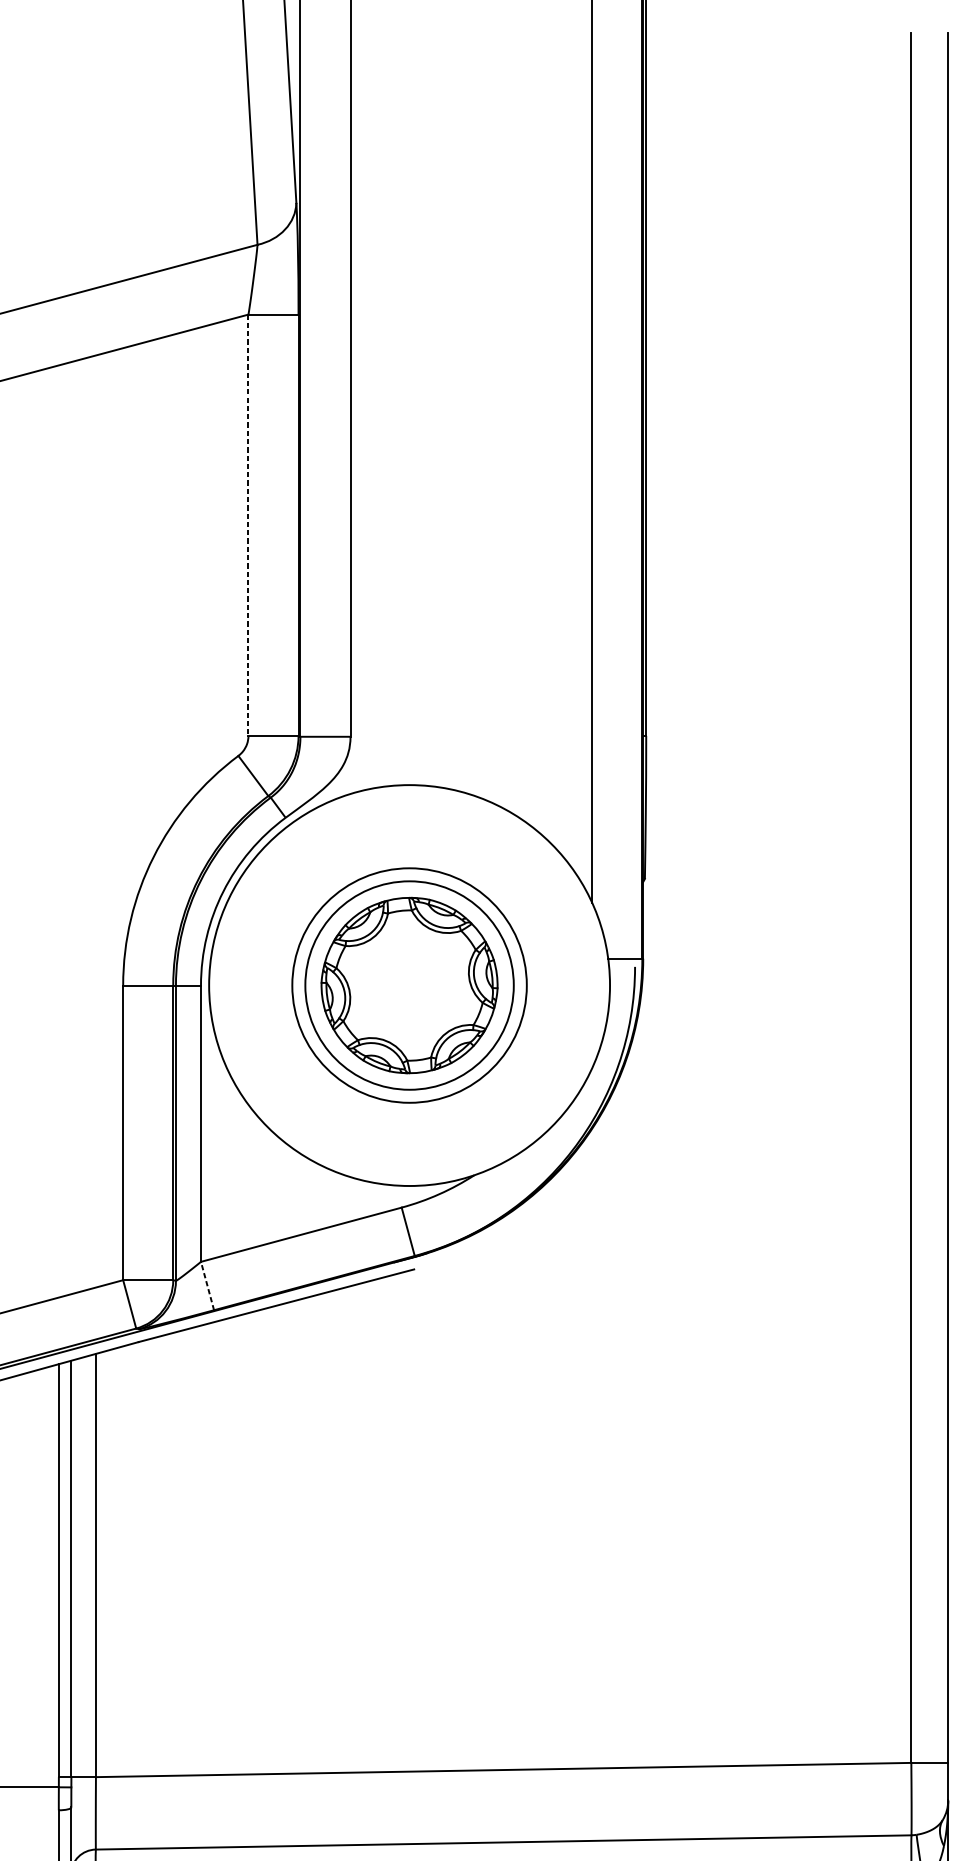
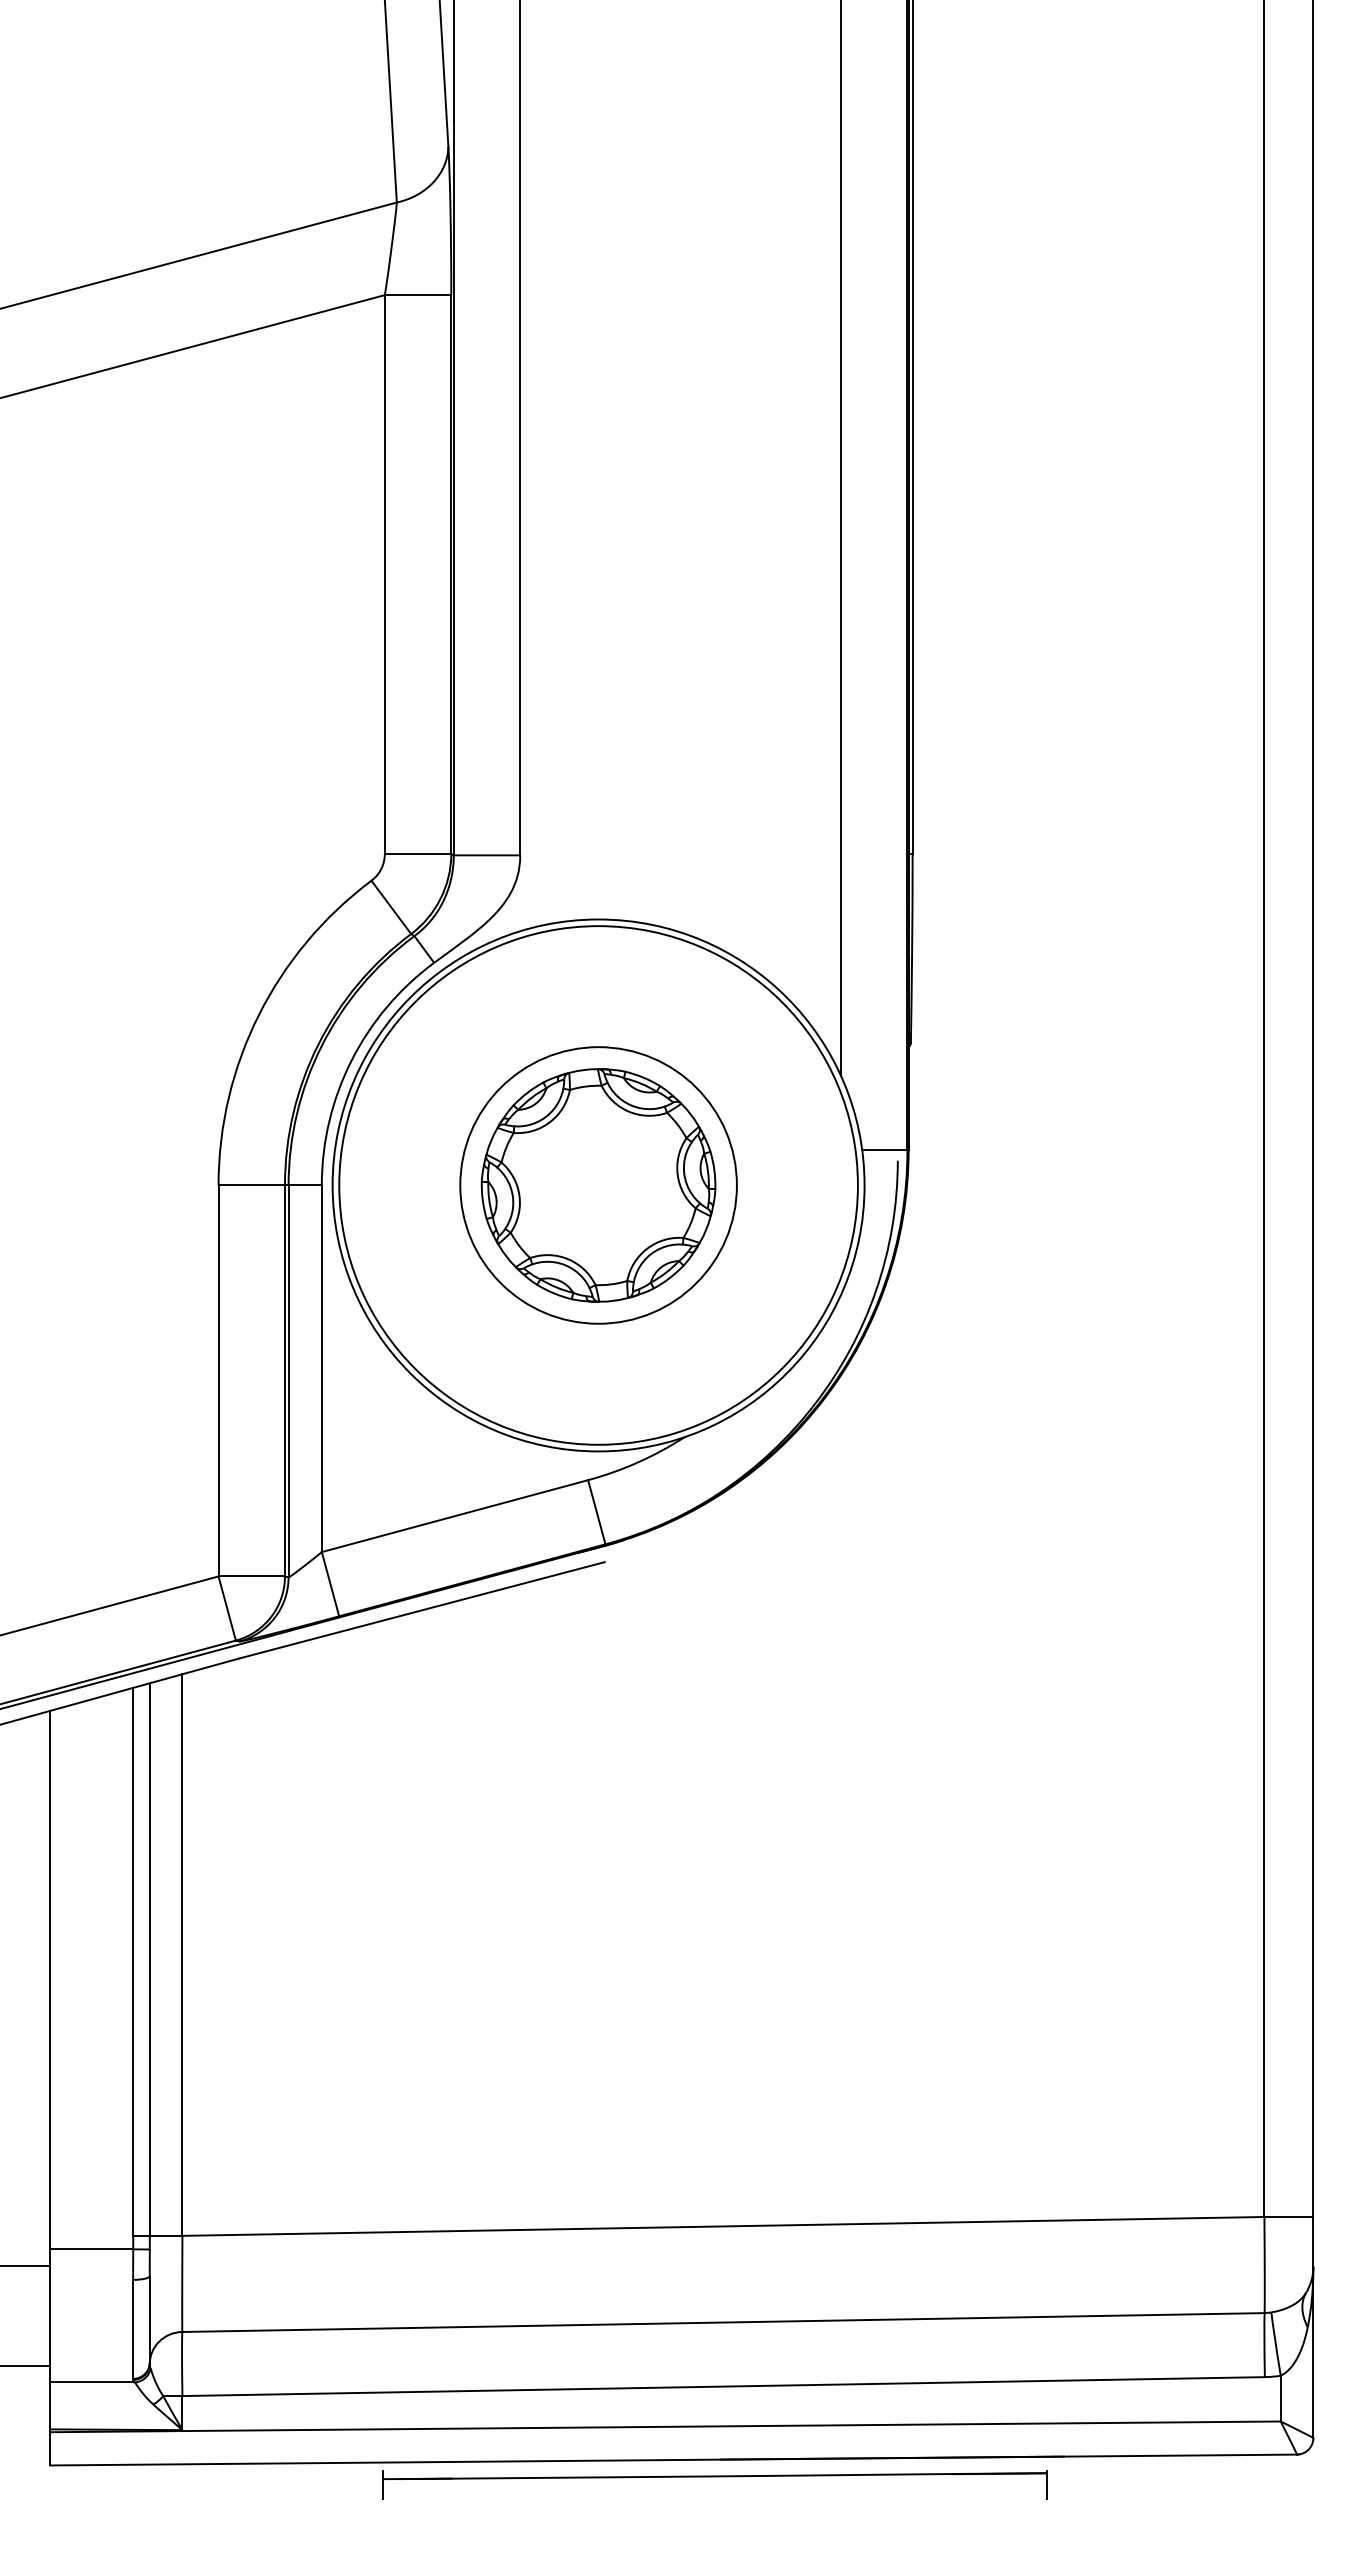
line: (248, 525) -> (384, 575), dashed -> solid
circle: (409, 985) -> (598, 1185), size x1.67
line: (207, 1285) -> (330, 1583), dashed -> solid

